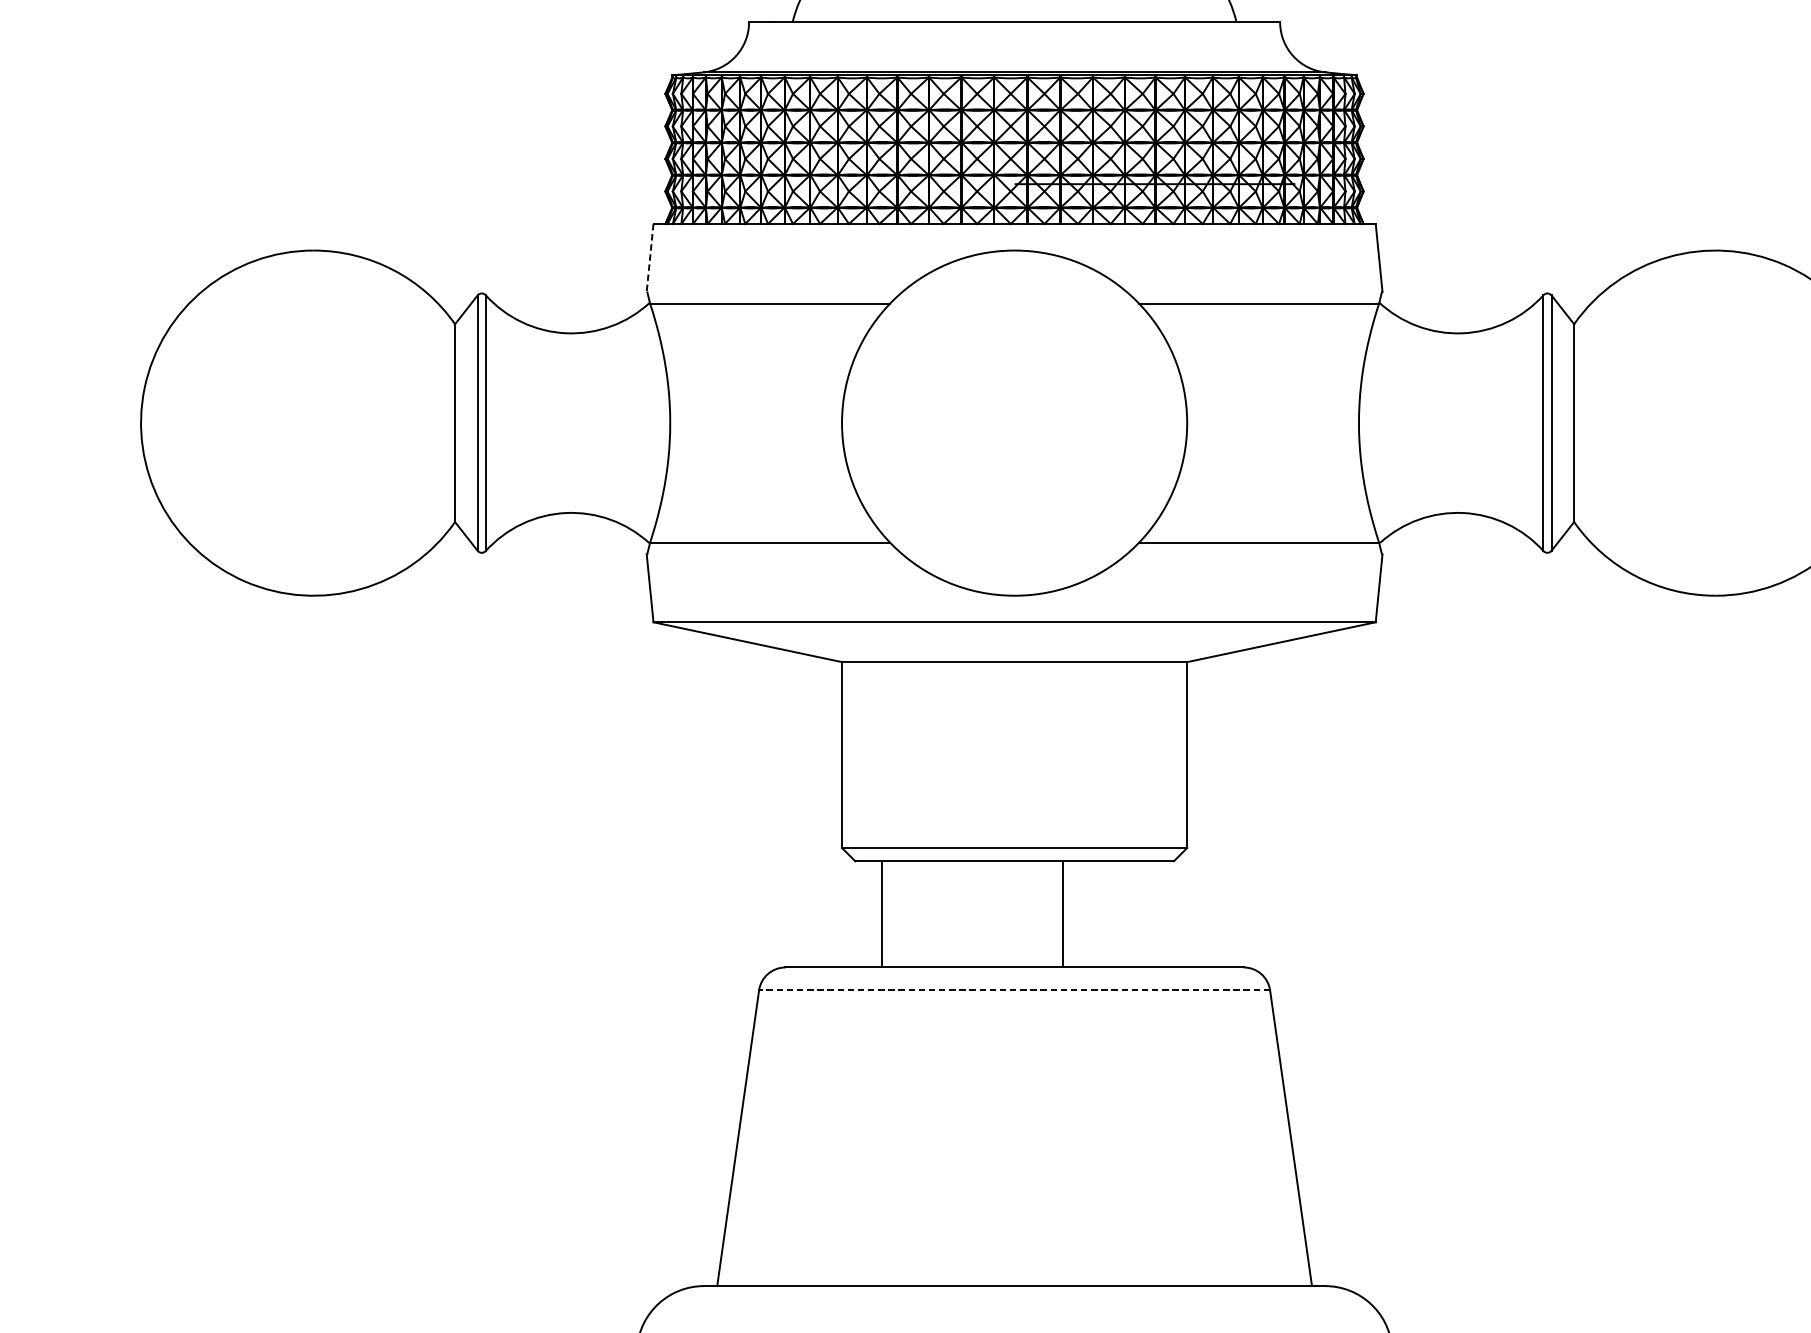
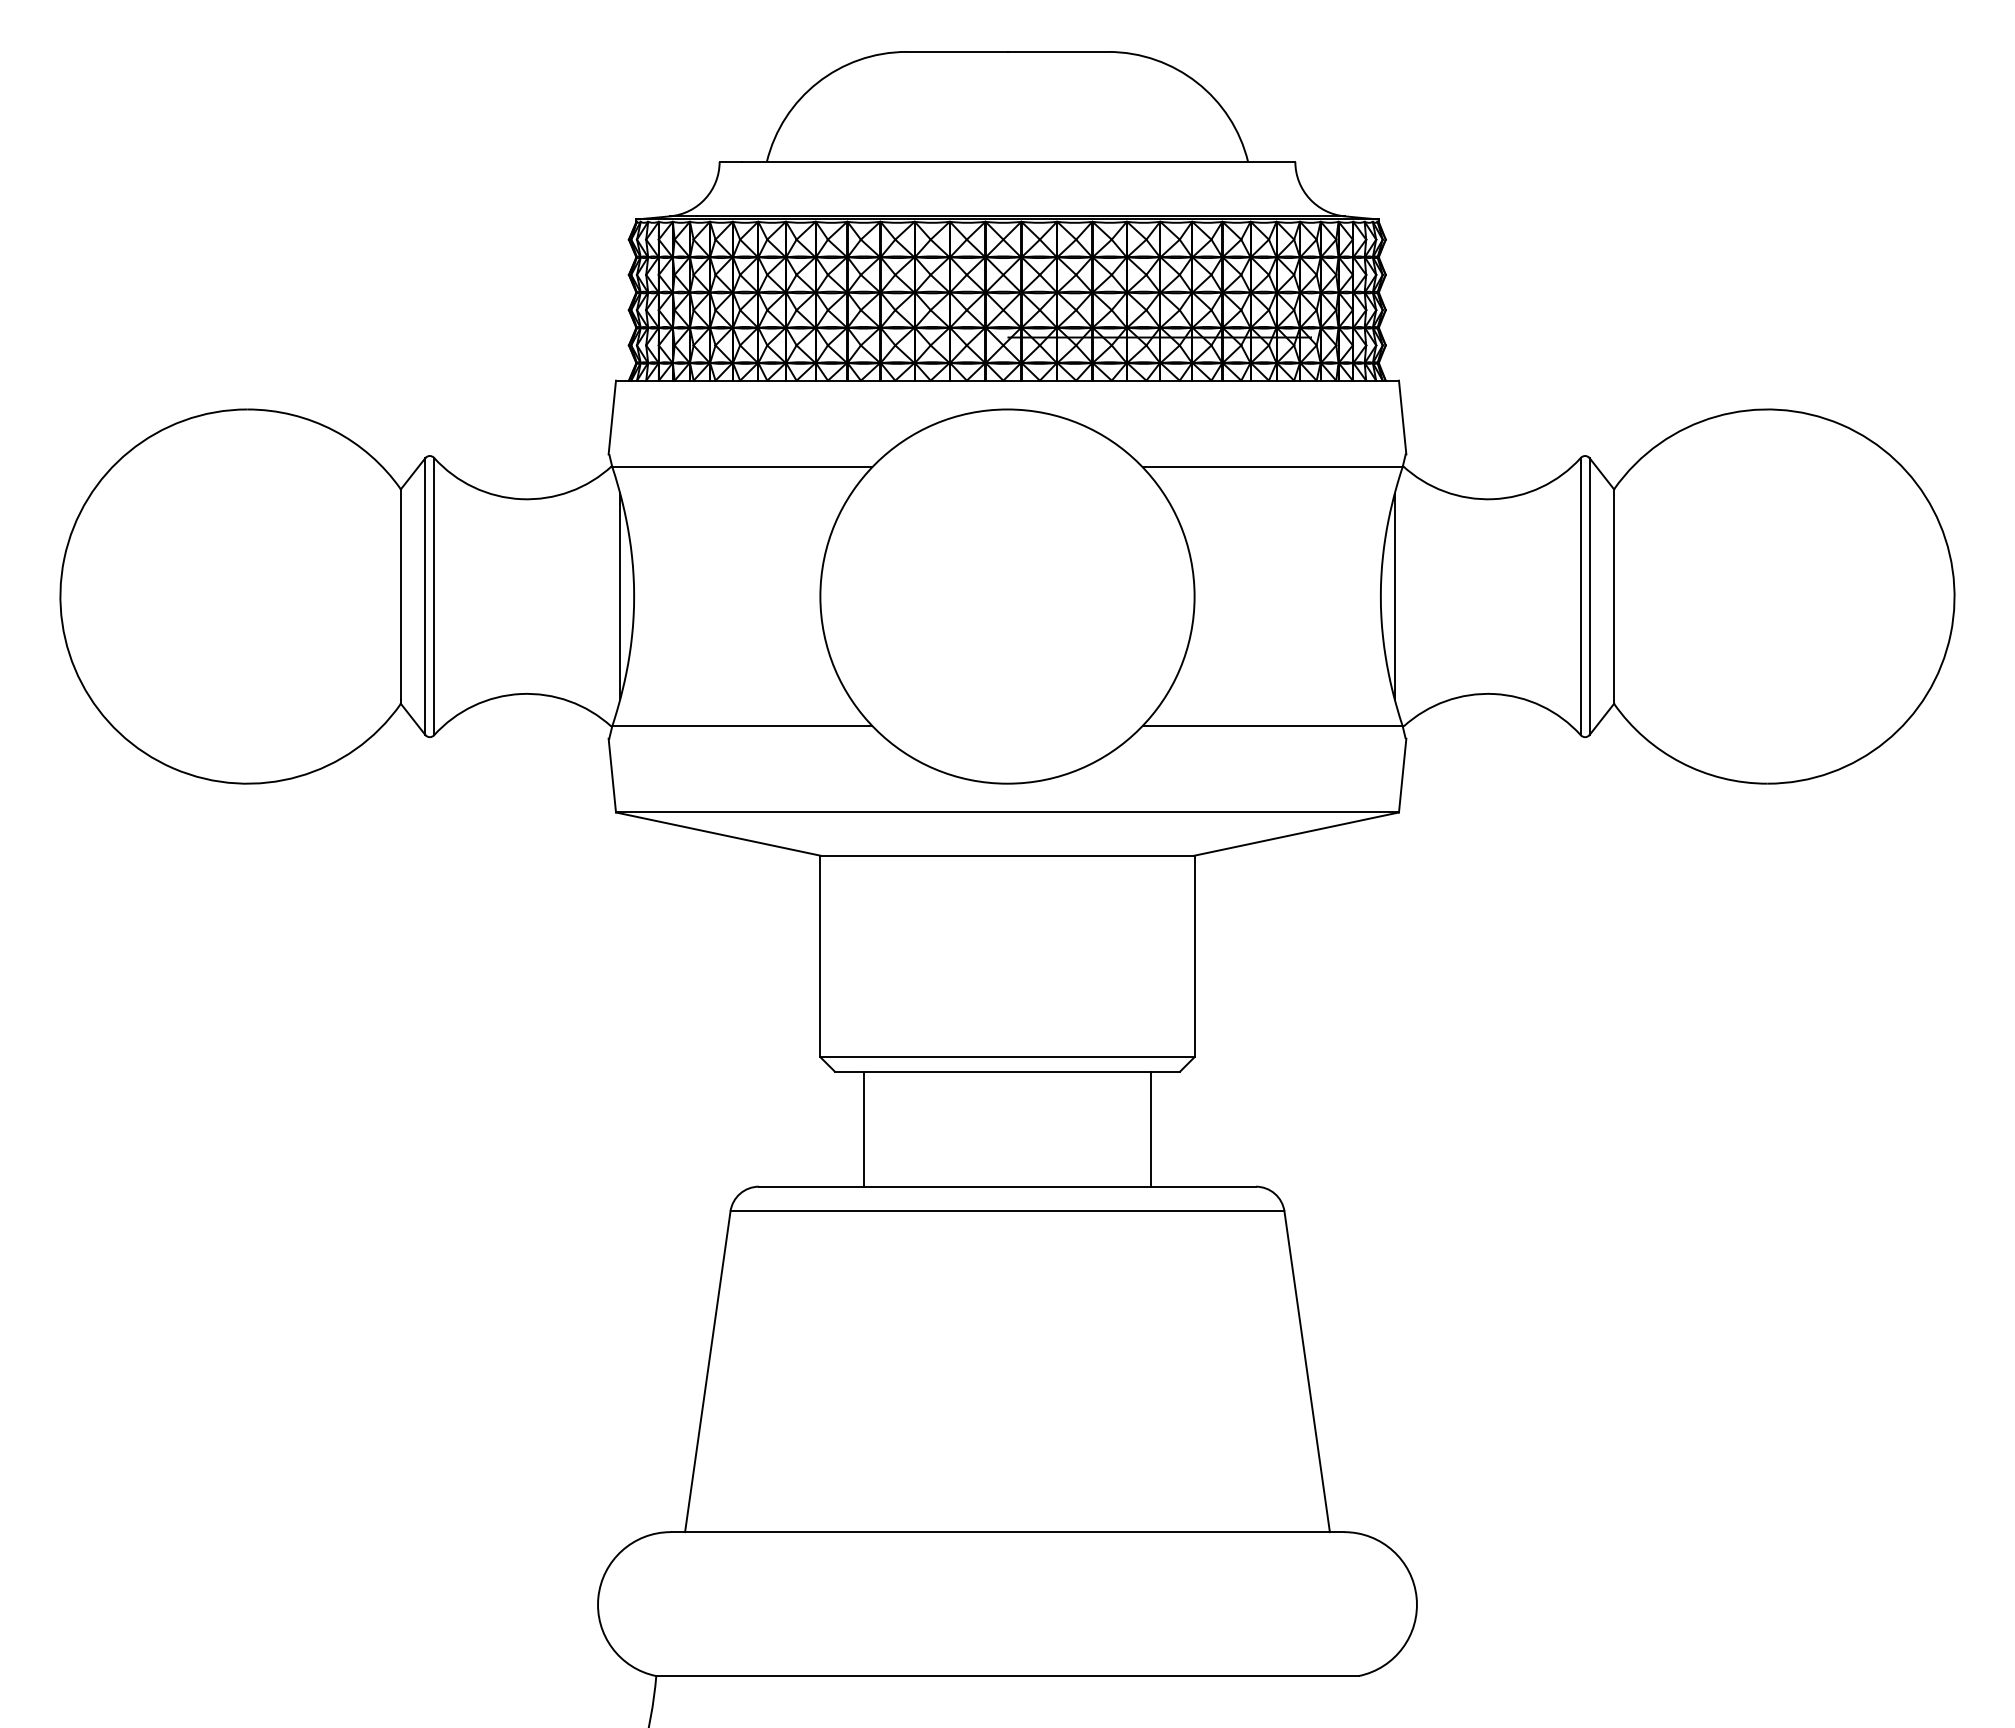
line: (650, 258) -> (612, 418), dashed -> solid
line: (657, 422) -> (620, 595), added
line: (1371, 423) -> (1394, 596), added
line: (1063, 913) -> (1151, 1128), moved
line: (1014, 990) -> (1007, 1211), dashed -> solid

